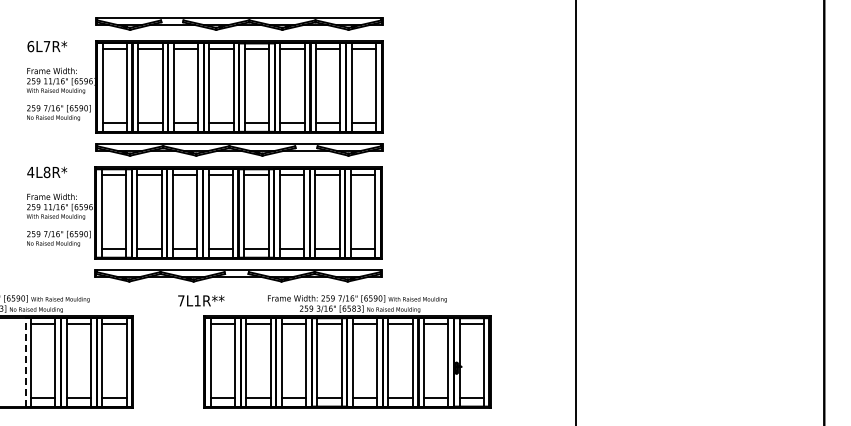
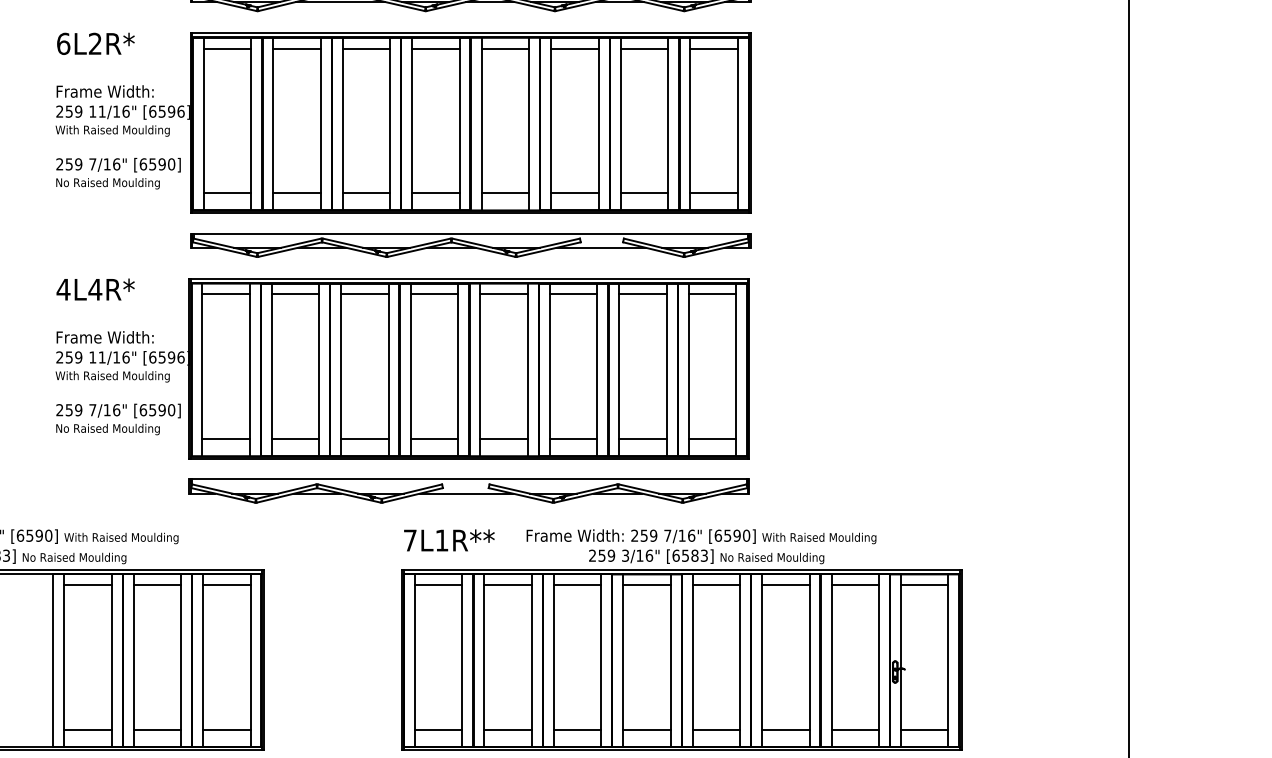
text: (46, 46) -> (94, 43), 6L7R* -> 6L2R*
text: (46, 172) -> (94, 289), 4L8R* -> 4L4R*
text: (201, 300) -> (449, 539), moved
line: (25, 361) -> (53, 658), dashed -> solid

